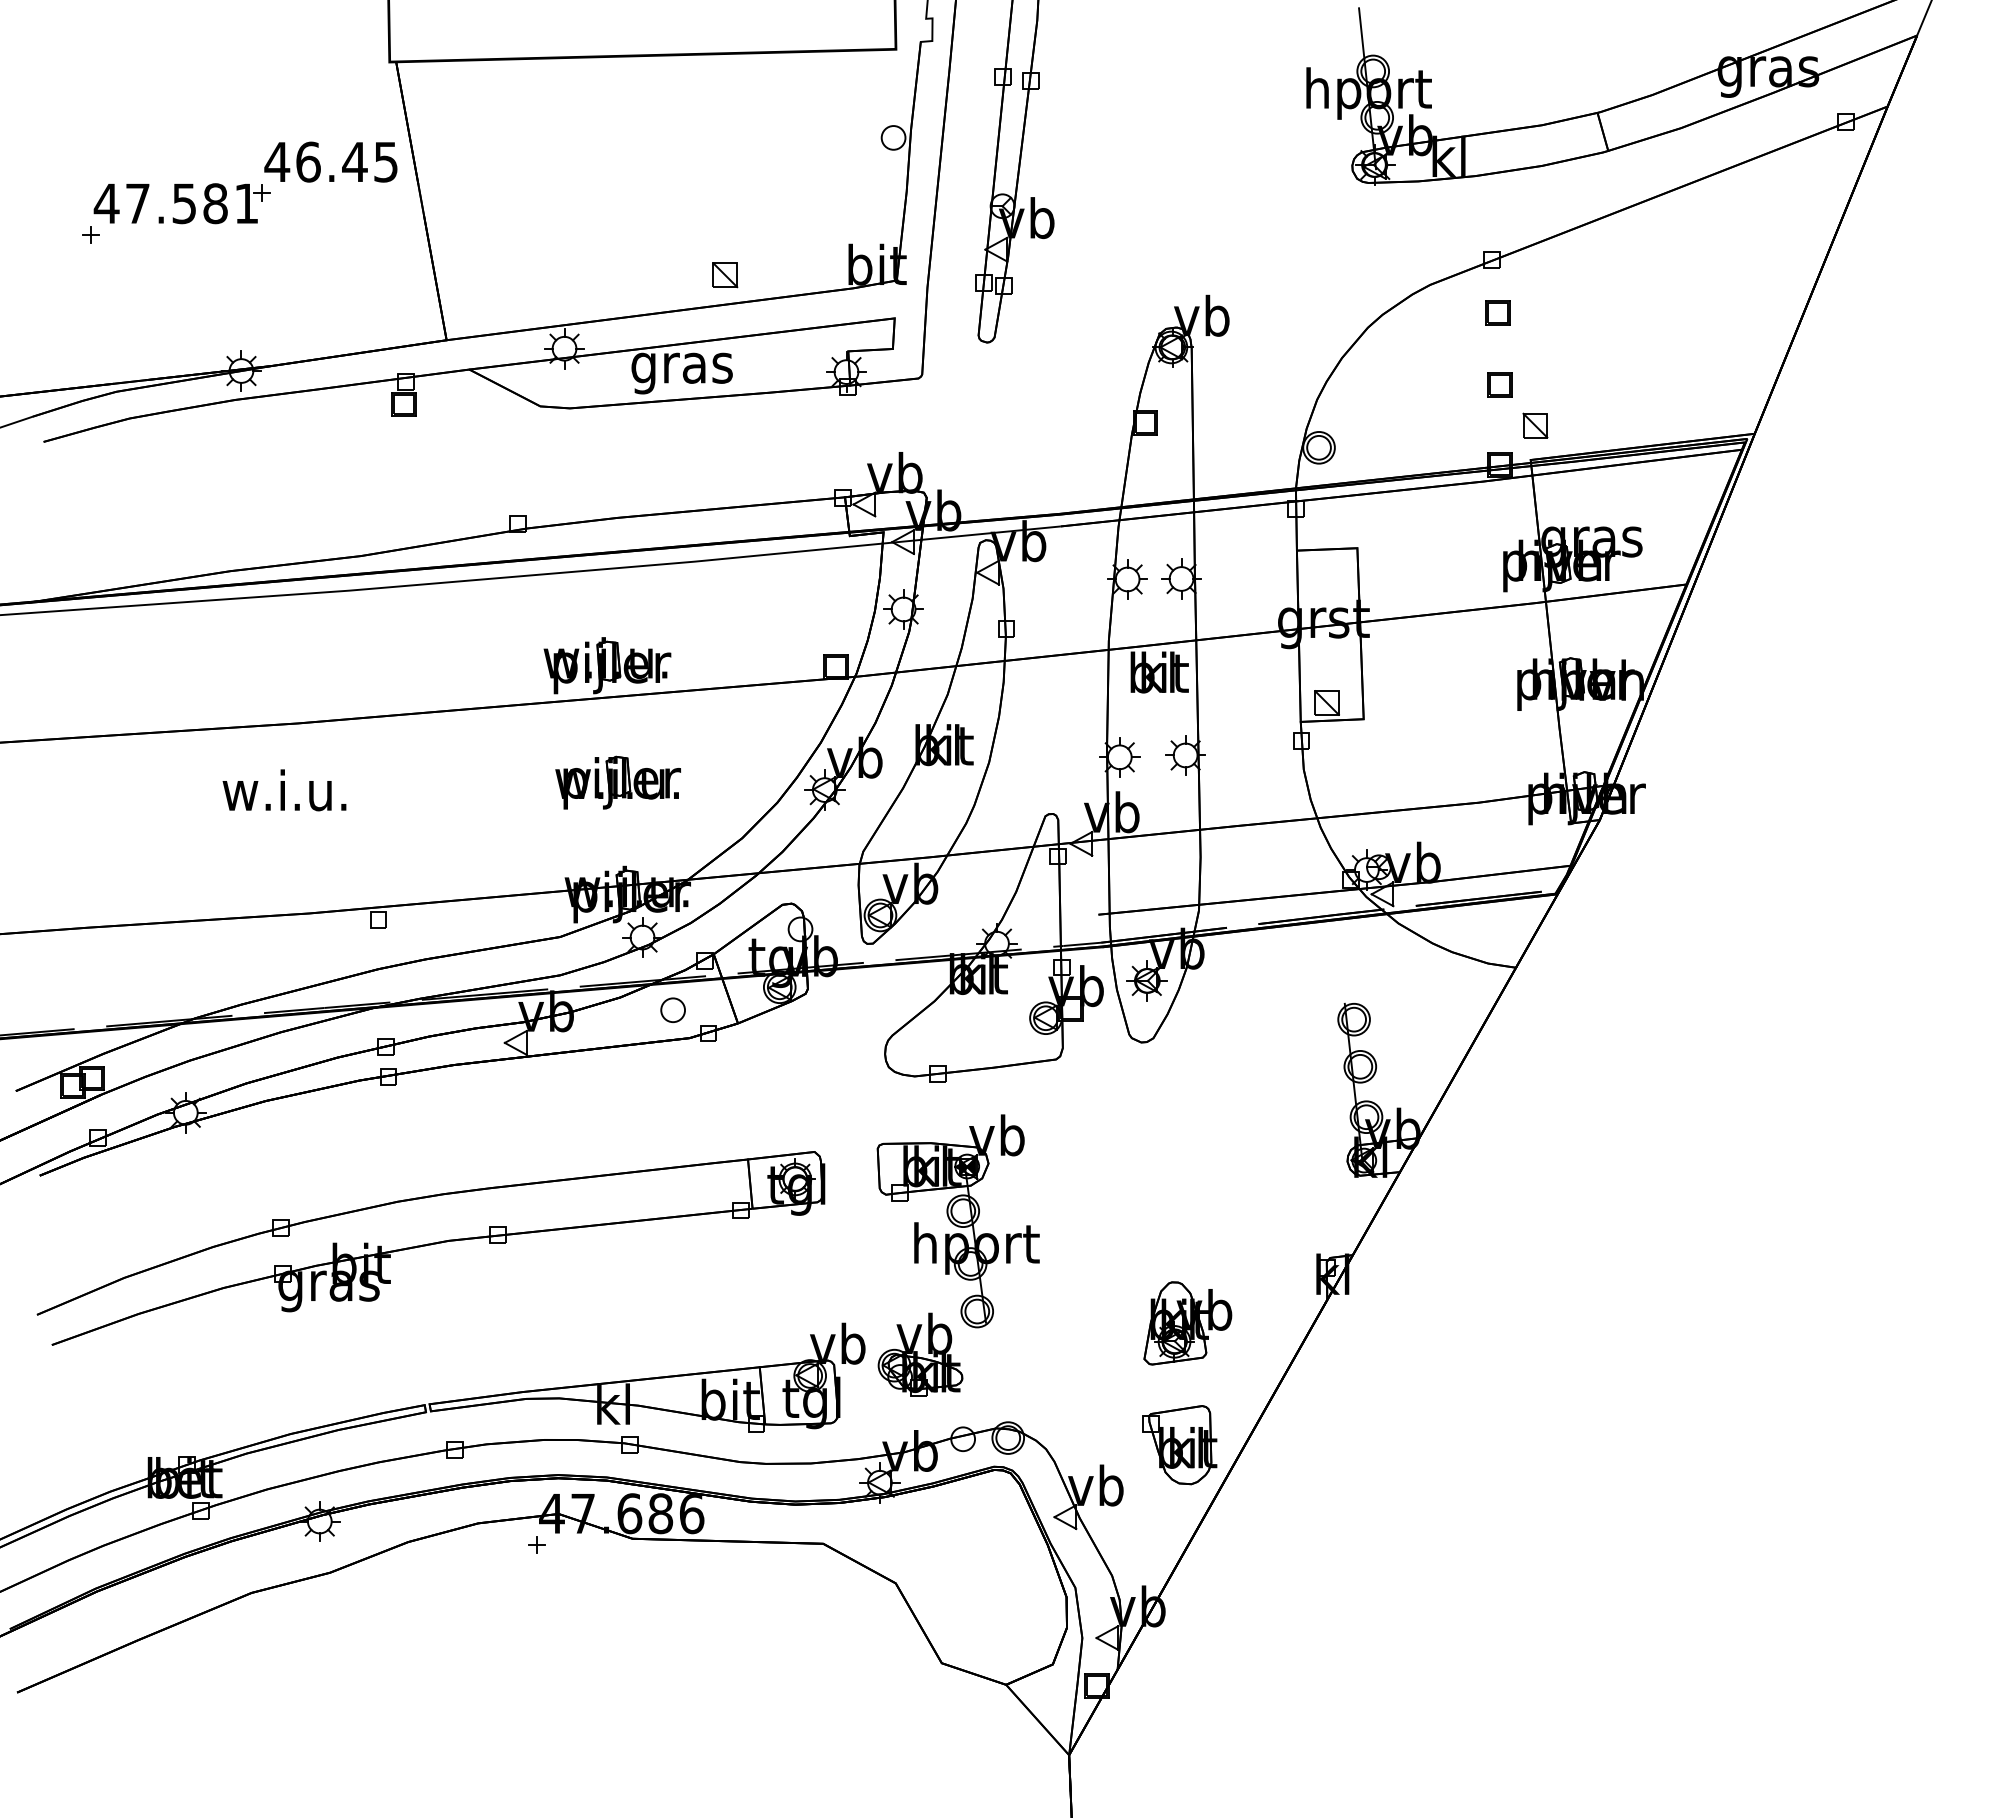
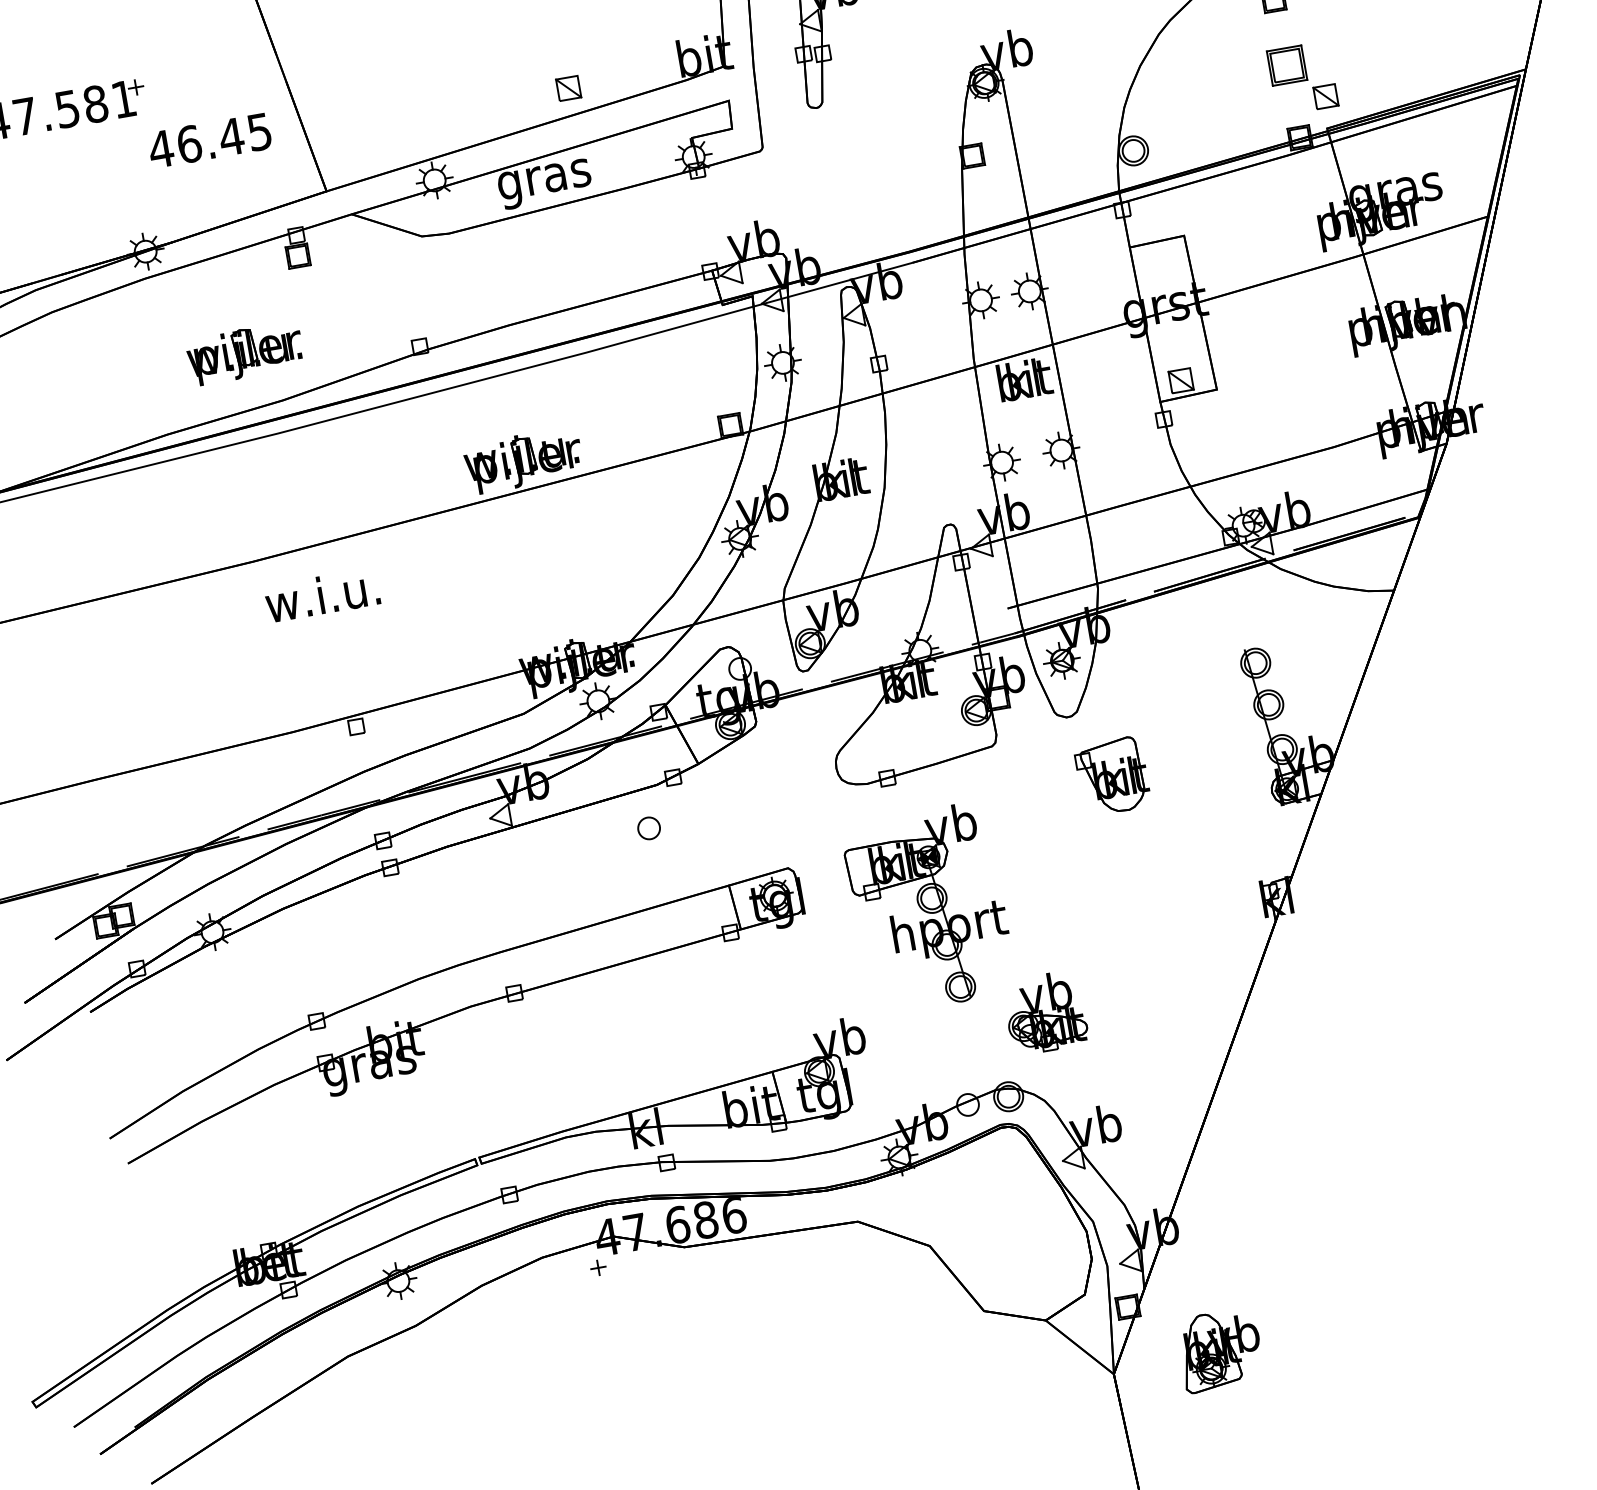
text: (330, 161) -> (209, 140), moved
part: (1499, 384) -> (1286, 65), size x1.6
part: (617, 782) -> (244, 353), moved
text: (284, 790) -> (322, 595), moved
part: (672, 1009) -> (648, 827), moved
part: (1187, 1323) -> (1220, 1350), moved
part: (920, 1354) -> (1045, 1012), moved
part: (1179, 1445) -> (1112, 776), moved

